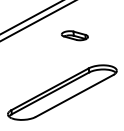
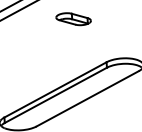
part: (74, 35) -> (73, 18), moved

